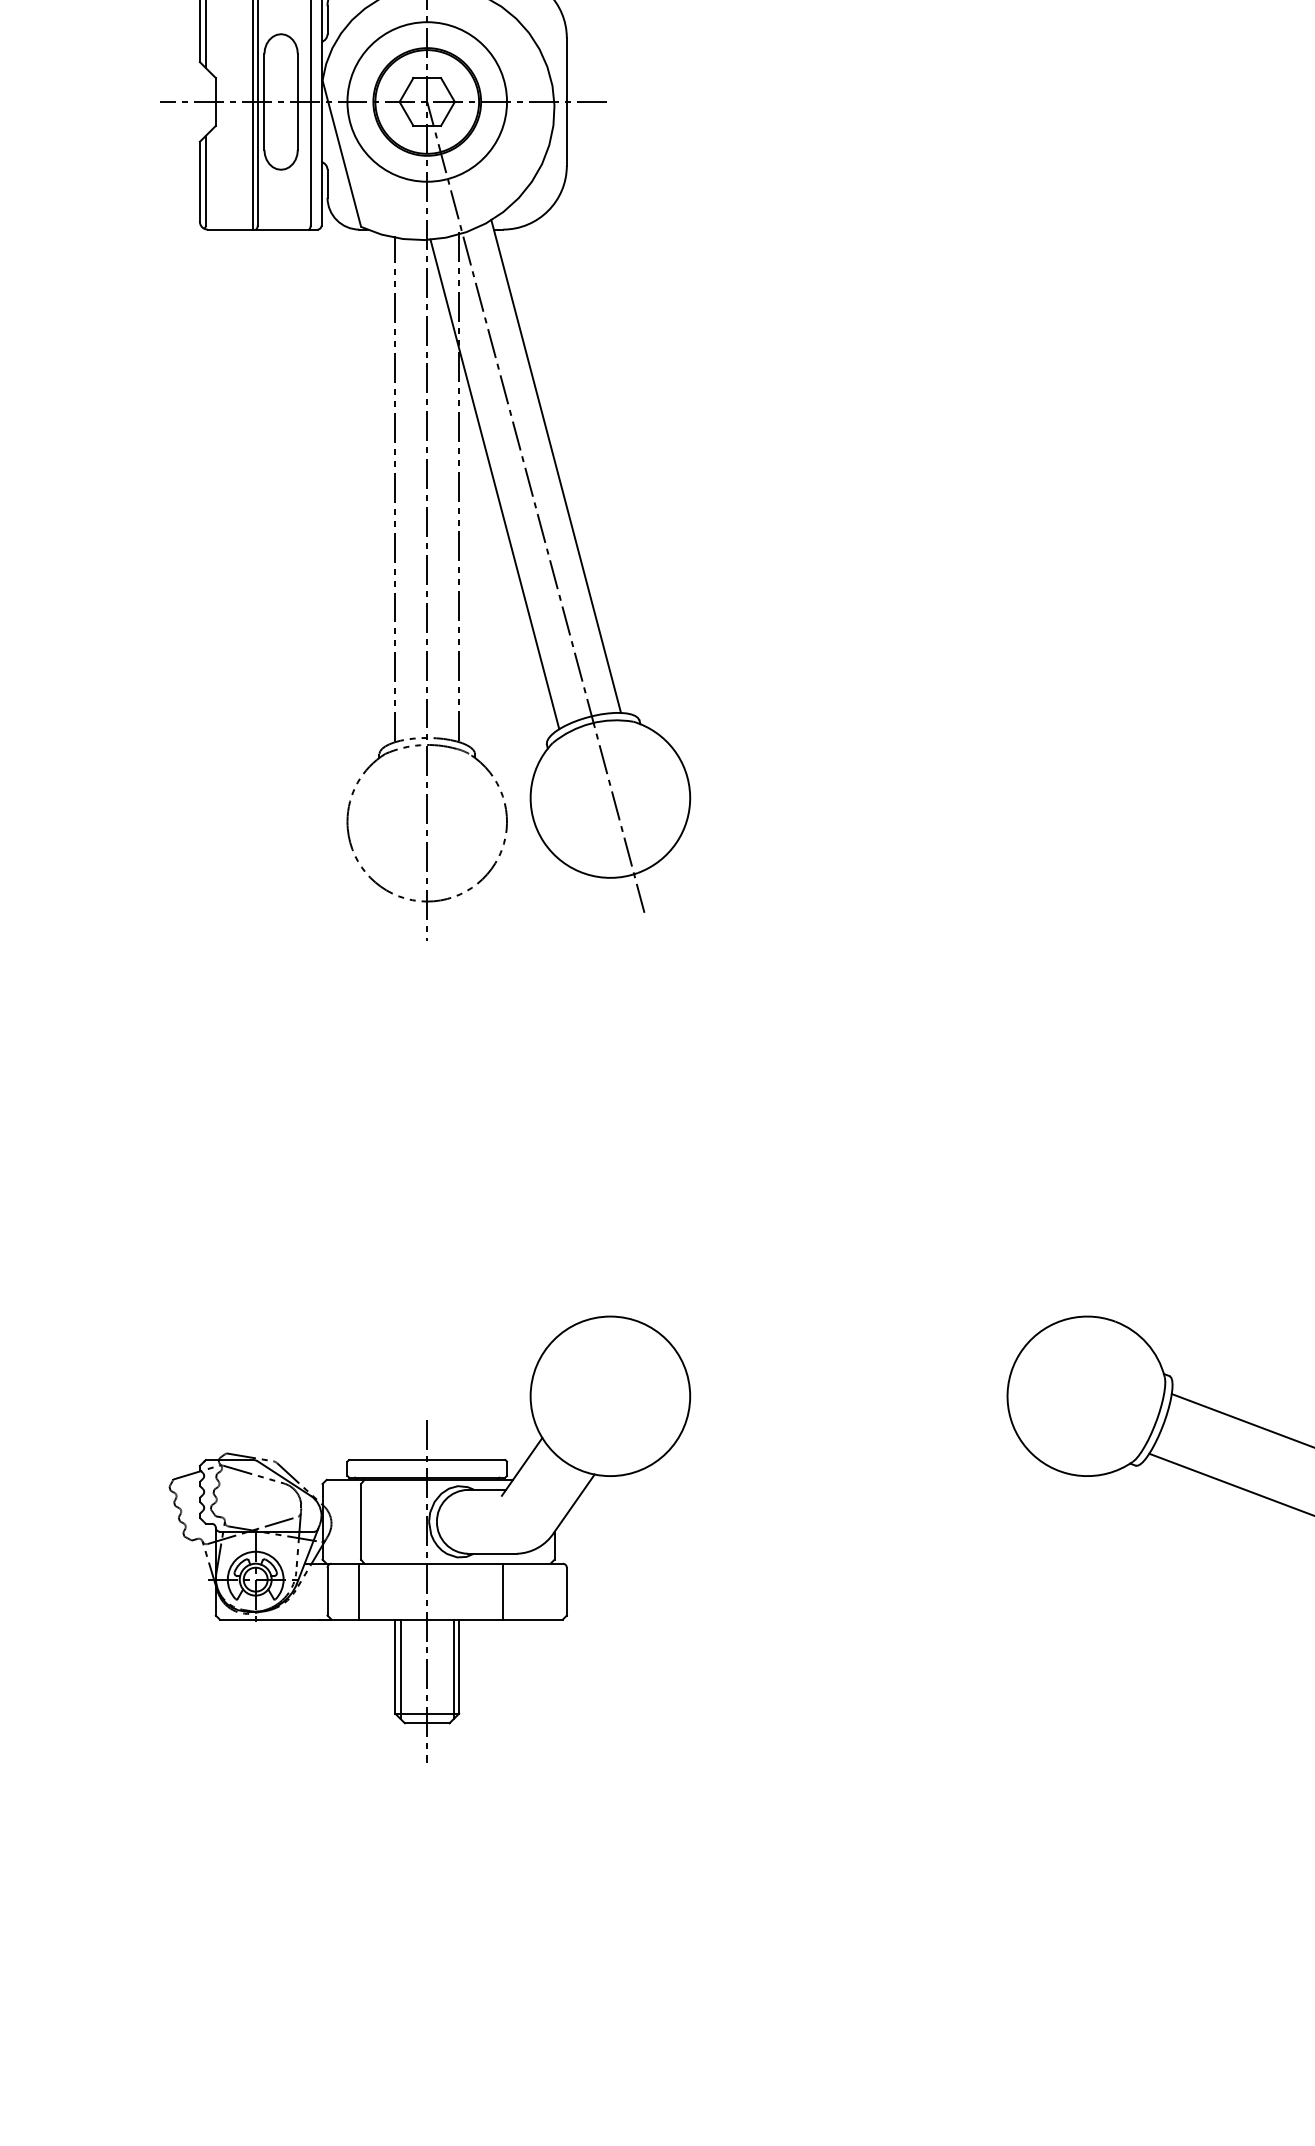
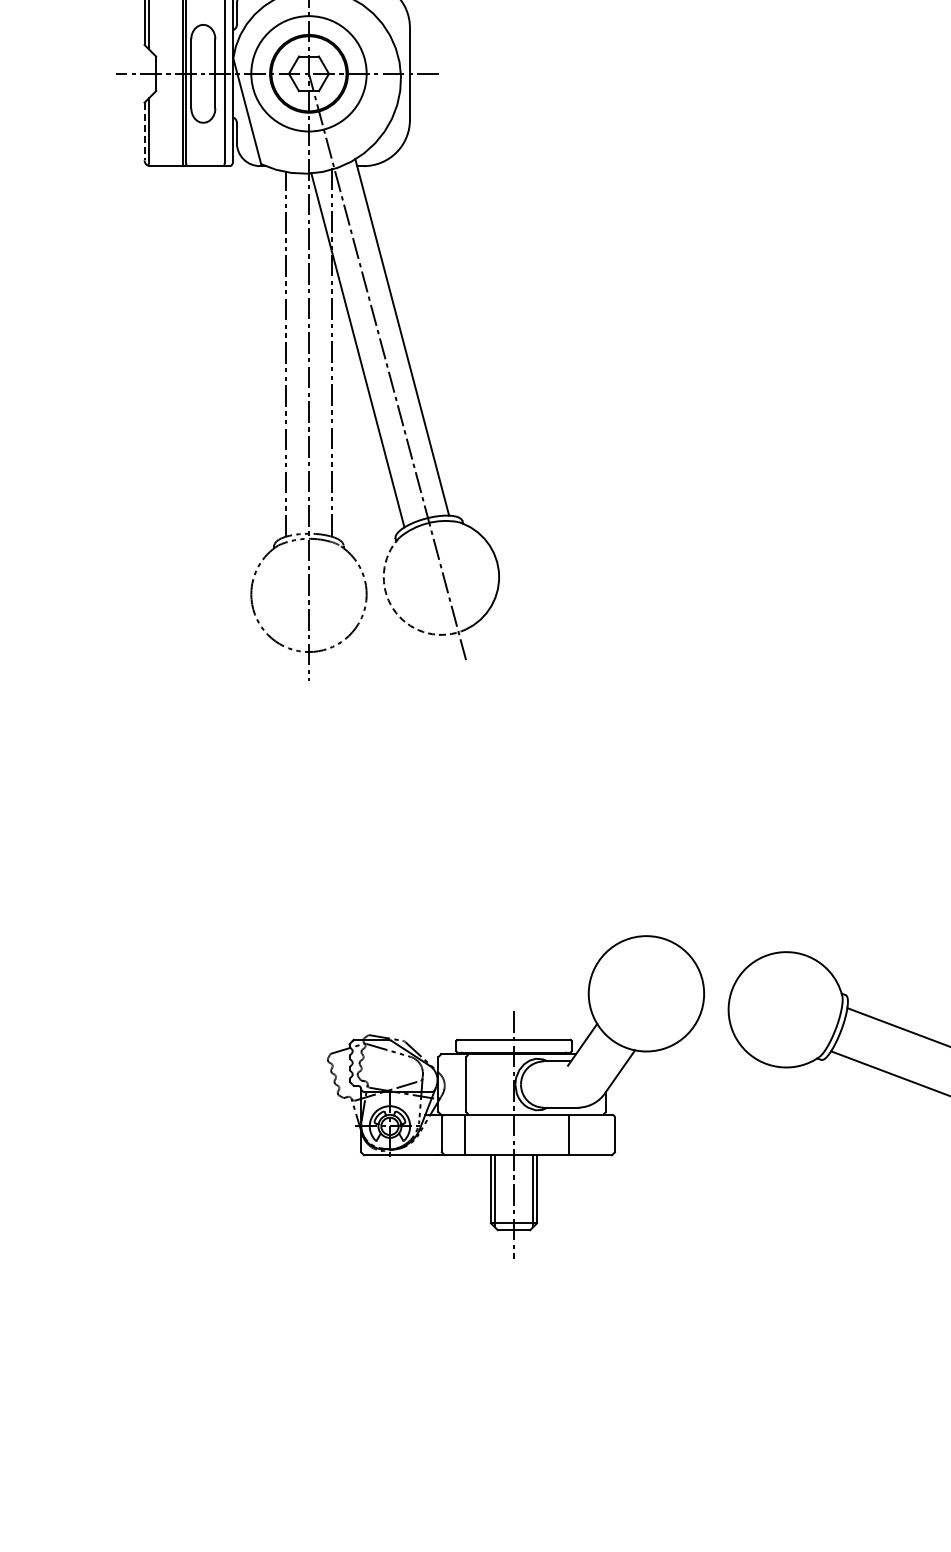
line: (199, 181) -> (144, 131), solid -> dashed
arc: (544, 841) -> (393, 608), solid -> dashed
part: (429, 1538) -> (515, 1096), moved

